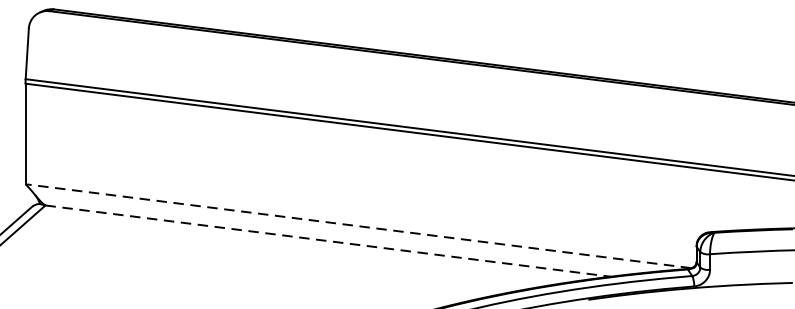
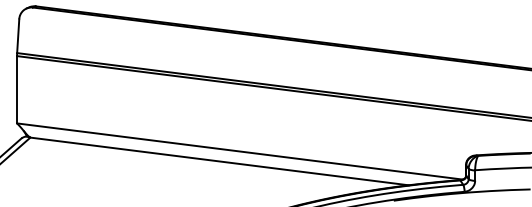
line: (357, 226) -> (239, 151), dashed -> solid
line: (328, 241) -> (219, 161), dashed -> solid

